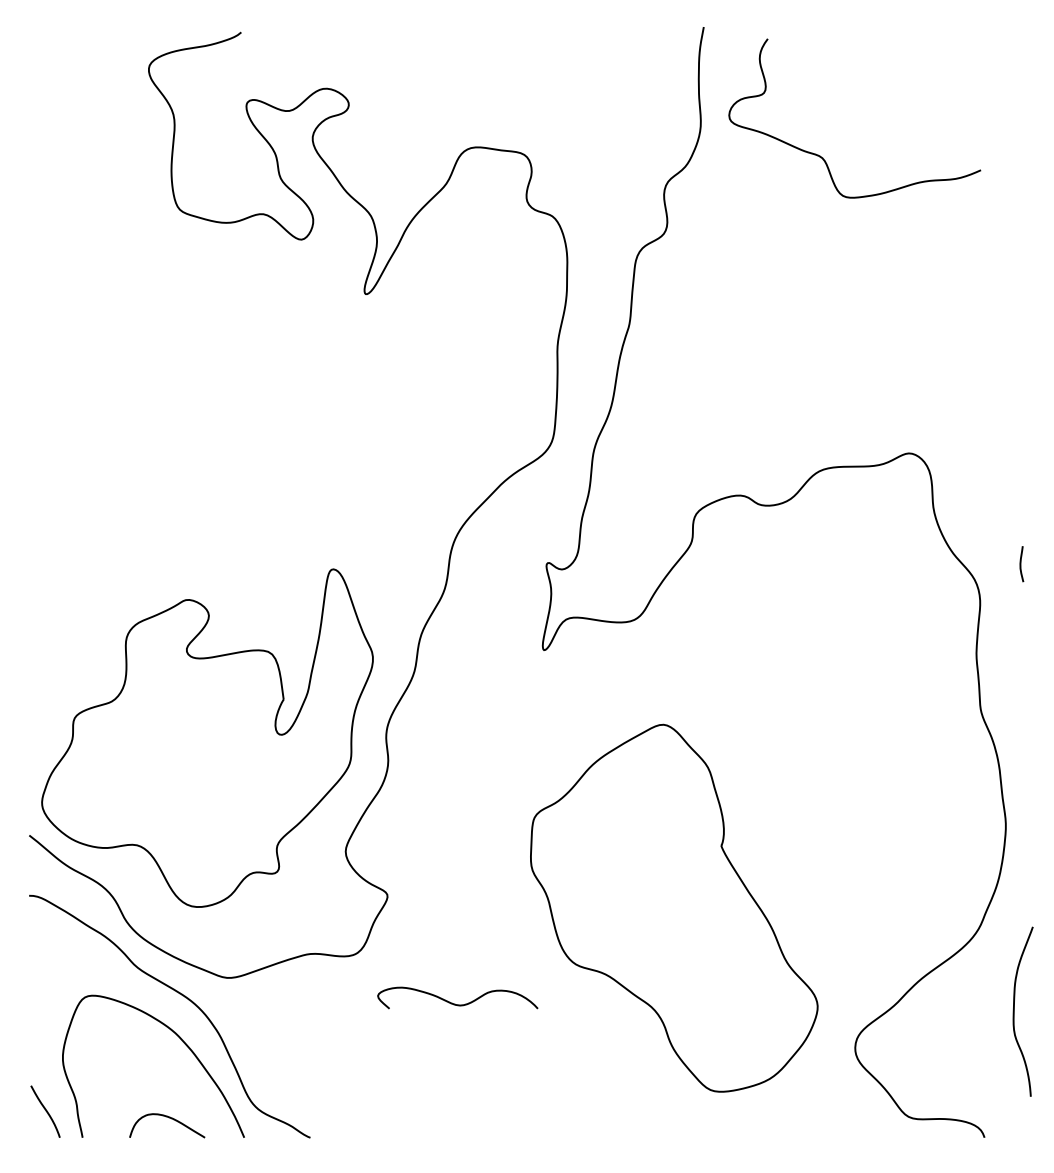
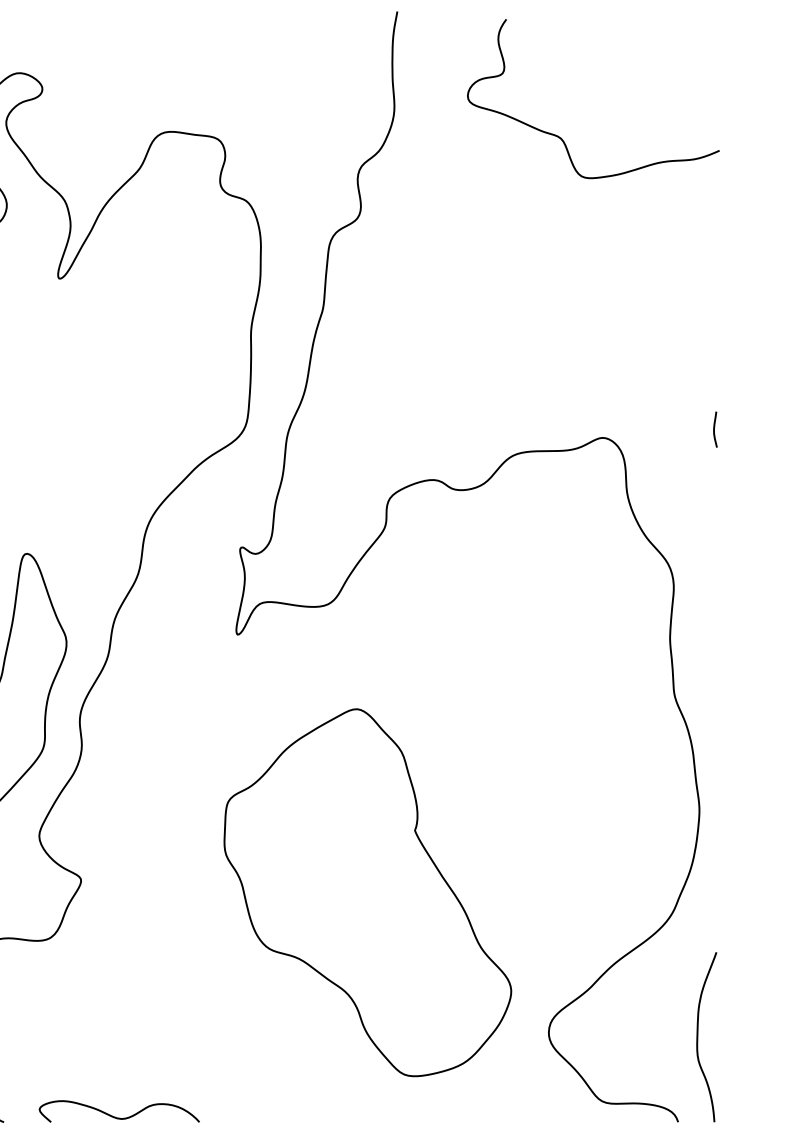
curve: (823, 157) -> (562, 137), moved
curve: (1021, 564) -> (715, 429), moved
curve: (455, 1003) -> (117, 1116), moved
curve: (1014, 1011) -> (698, 1036), moved

